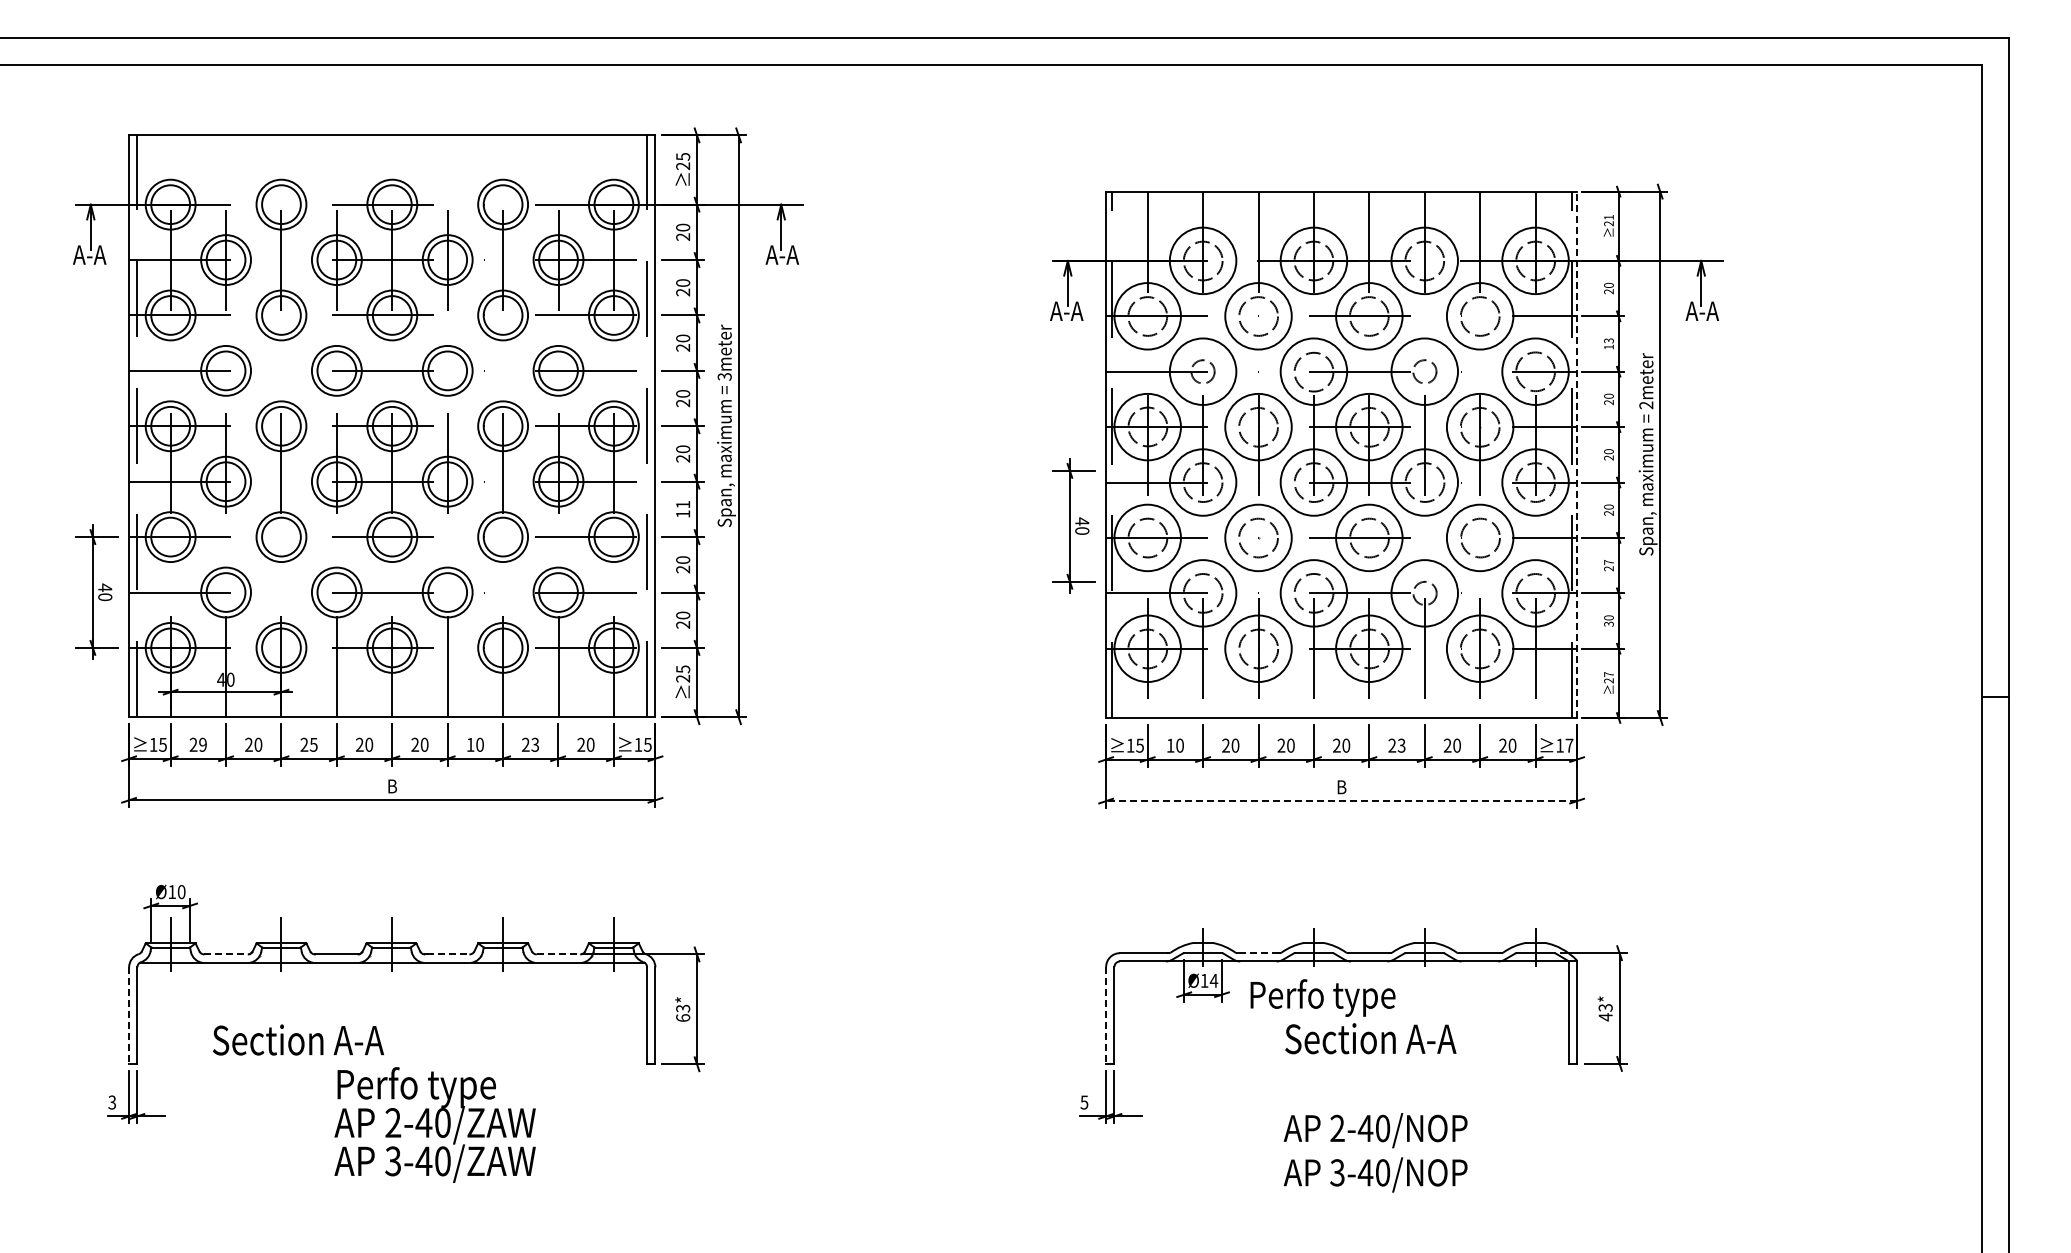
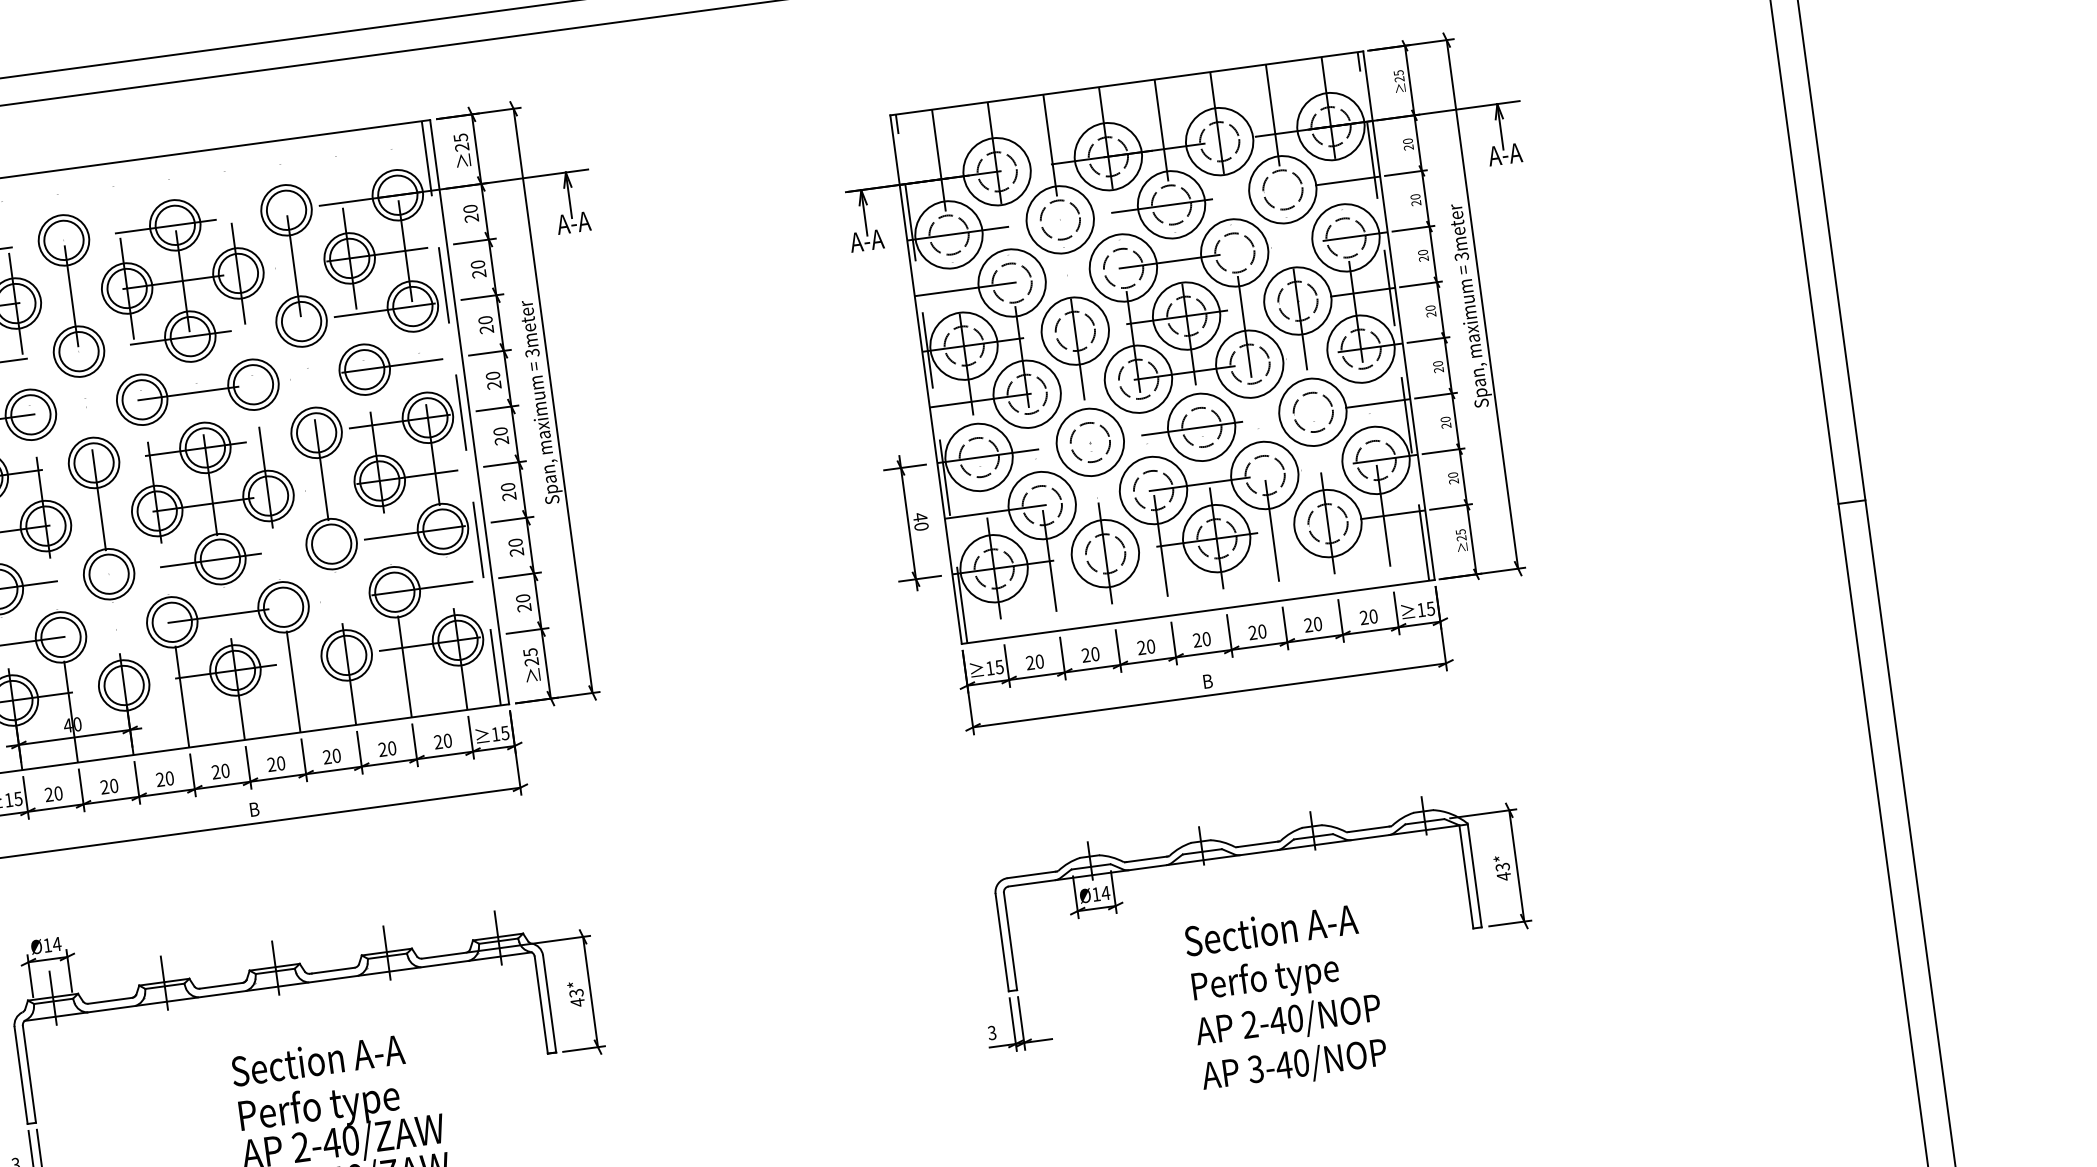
text: (1608, 217) -> (1398, 73), 21 -> 25
text: (1608, 343) -> (1415, 199), 13 -> 20
circle: (1202, 371) -> (1011, 282), size x1.67
circle: (1424, 371) -> (1234, 252), size x1.67
text: (1646, 405) -> (1461, 256), 2meter -> 3meter
line: (1577, 454) -> (1399, 315), dashed -> solid
text: (683, 508) -> (508, 490), 11 -> 20
part: (1073, 525) -> (911, 522), moved
text: (1608, 562) -> (1445, 419), 27 -> 20
circle: (1424, 593) -> (1264, 475), size x1.67
text: (1609, 623) -> (1454, 480), 30 -> 20
text: (1608, 674) -> (1460, 532), 27 -> 25
text: (202, 744) -> (57, 793), 29 -> 20
text: (313, 744) -> (169, 778), 25 -> 20
text: (470, 744) -> (327, 756), 10 -> 20
text: (535, 744) -> (392, 747), 23 -> 20
text: (1170, 745) -> (1030, 662), 10 -> 20
text: (1401, 745) -> (1262, 631), 23 -> 20
text: (1569, 745) -> (1430, 608), 17 -> 15
line: (1341, 801) -> (1209, 695), dashed -> solid
text: (181, 892) -> (56, 944), Ø10 -> Ø14
line: (1258, 953) -> (1146, 859), dashed -> solid
line: (226, 954) -> (110, 1000), dashed -> solid
line: (448, 954) -> (333, 970), dashed -> solid
line: (558, 954) -> (443, 955), dashed -> solid
text: (1322, 997) -> (1265, 979), moved
line: (1106, 1015) -> (1002, 942), dashed -> solid
line: (129, 1016) -> (21, 1076), dashed -> solid
text: (683, 1017) -> (578, 1002), 63* -> 43*
text: (298, 1039) -> (317, 1059), moved
text: (1084, 1101) -> (992, 1031), 5 -> 3

